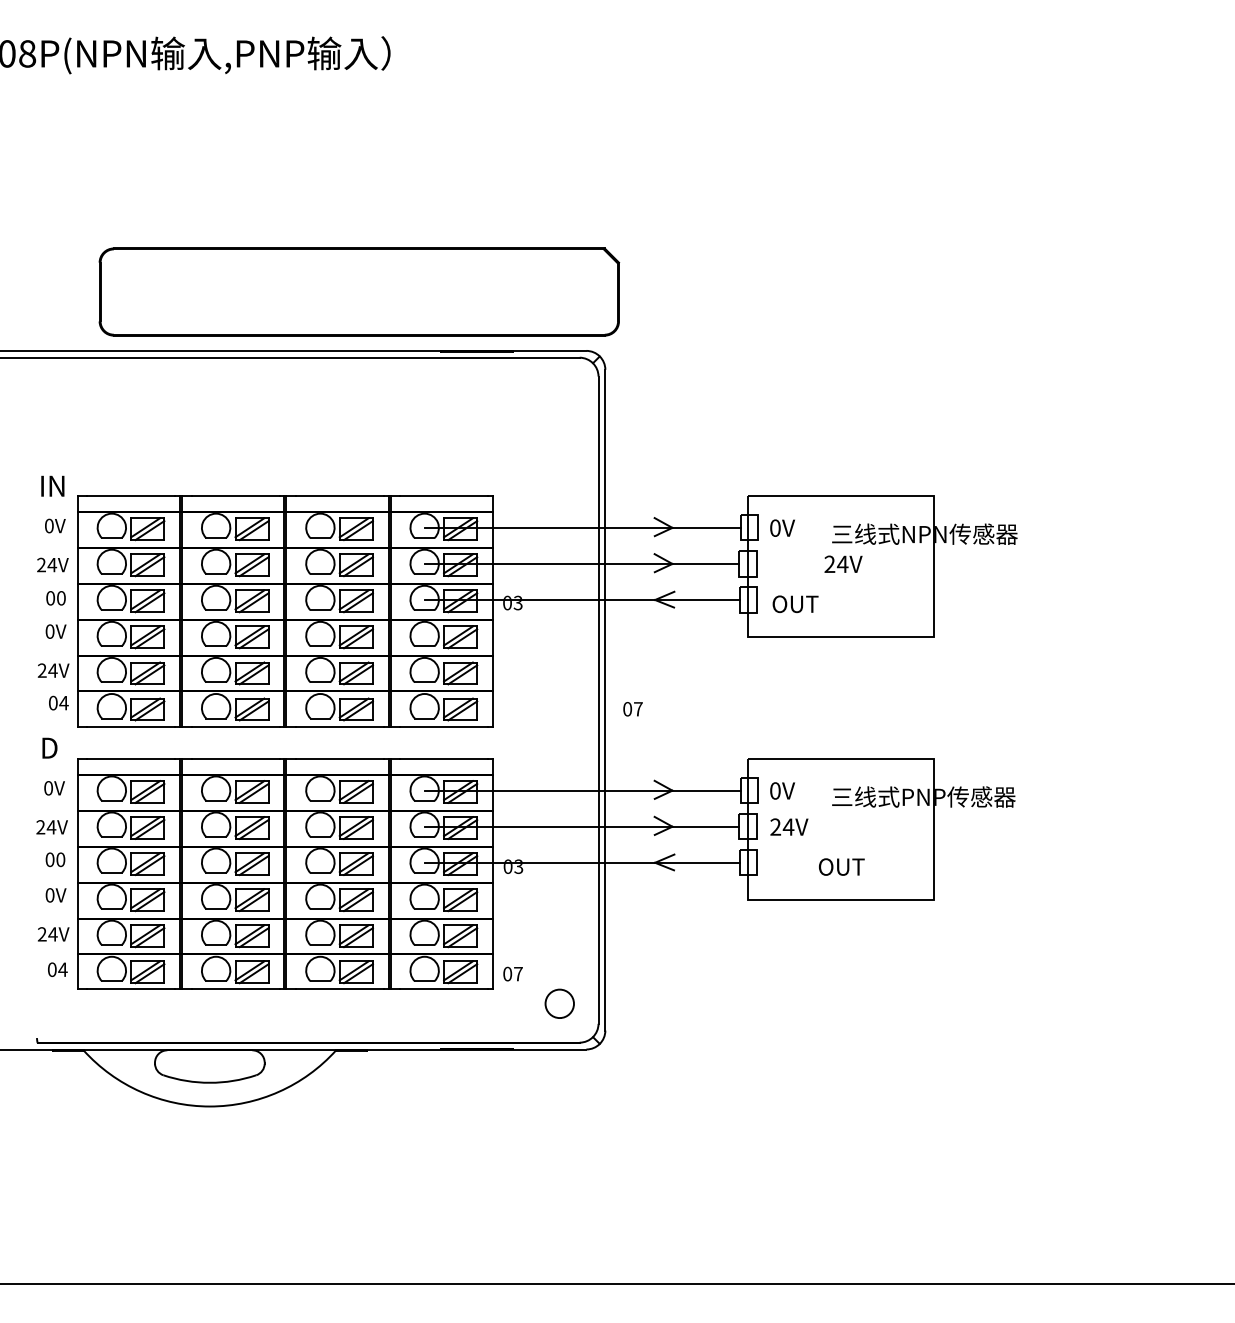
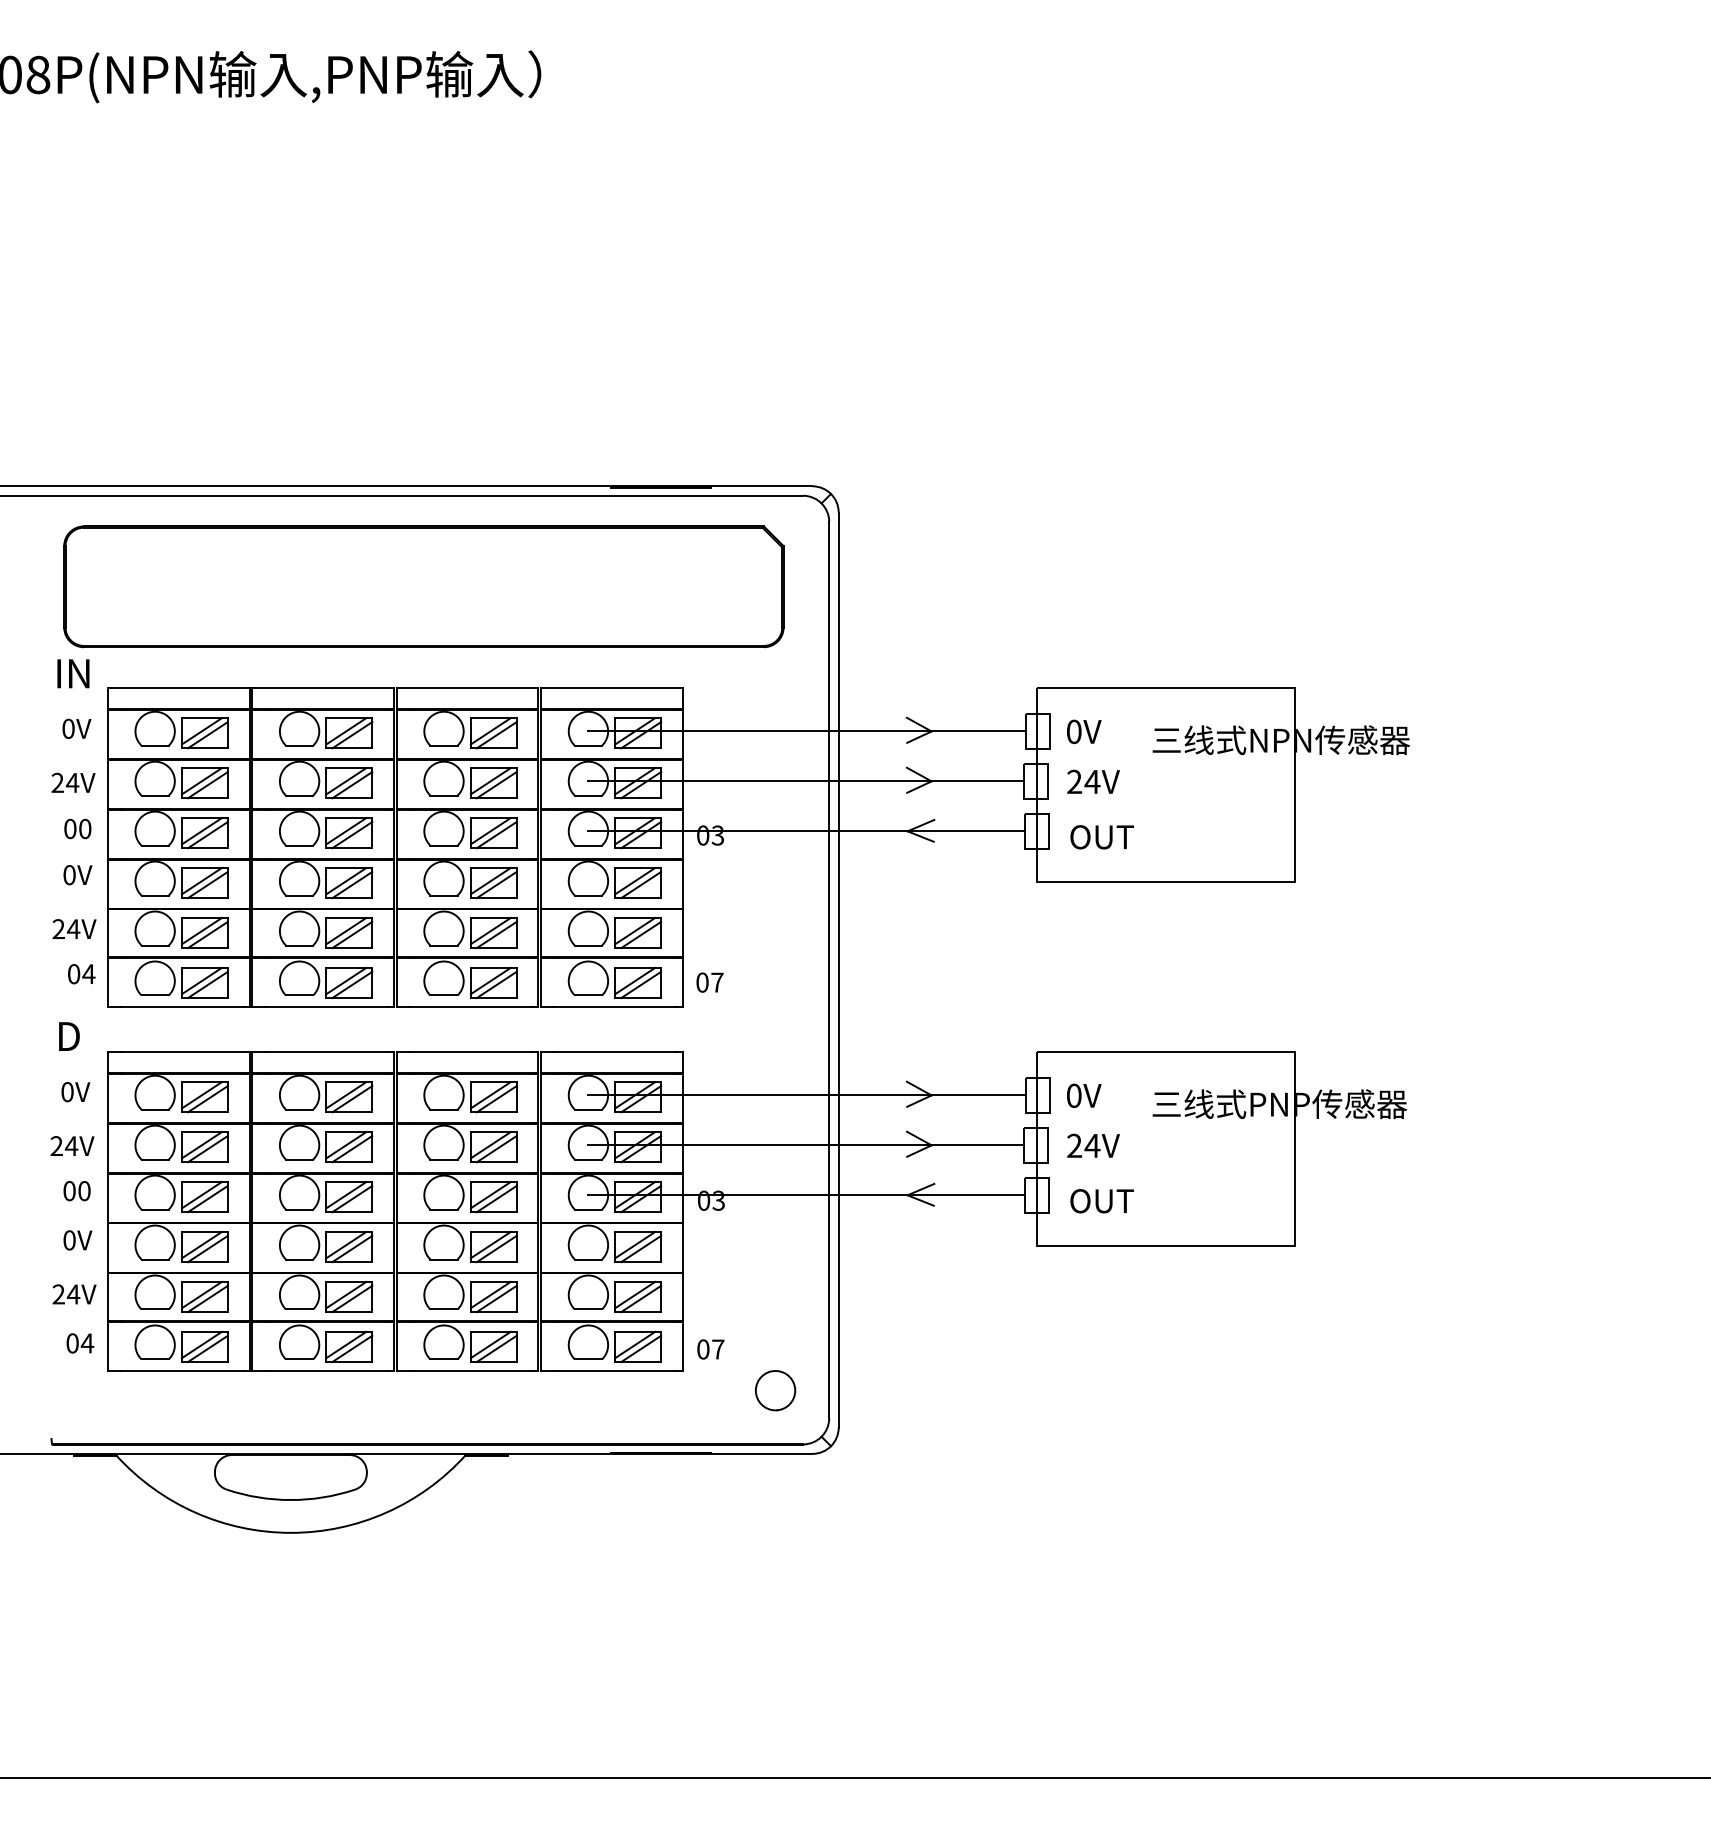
part: (359, 291) -> (423, 586), moved
text: (843, 564) -> (1093, 781), moved
text: (632, 709) -> (709, 982), moved
text: (841, 867) -> (1101, 1201), moved

